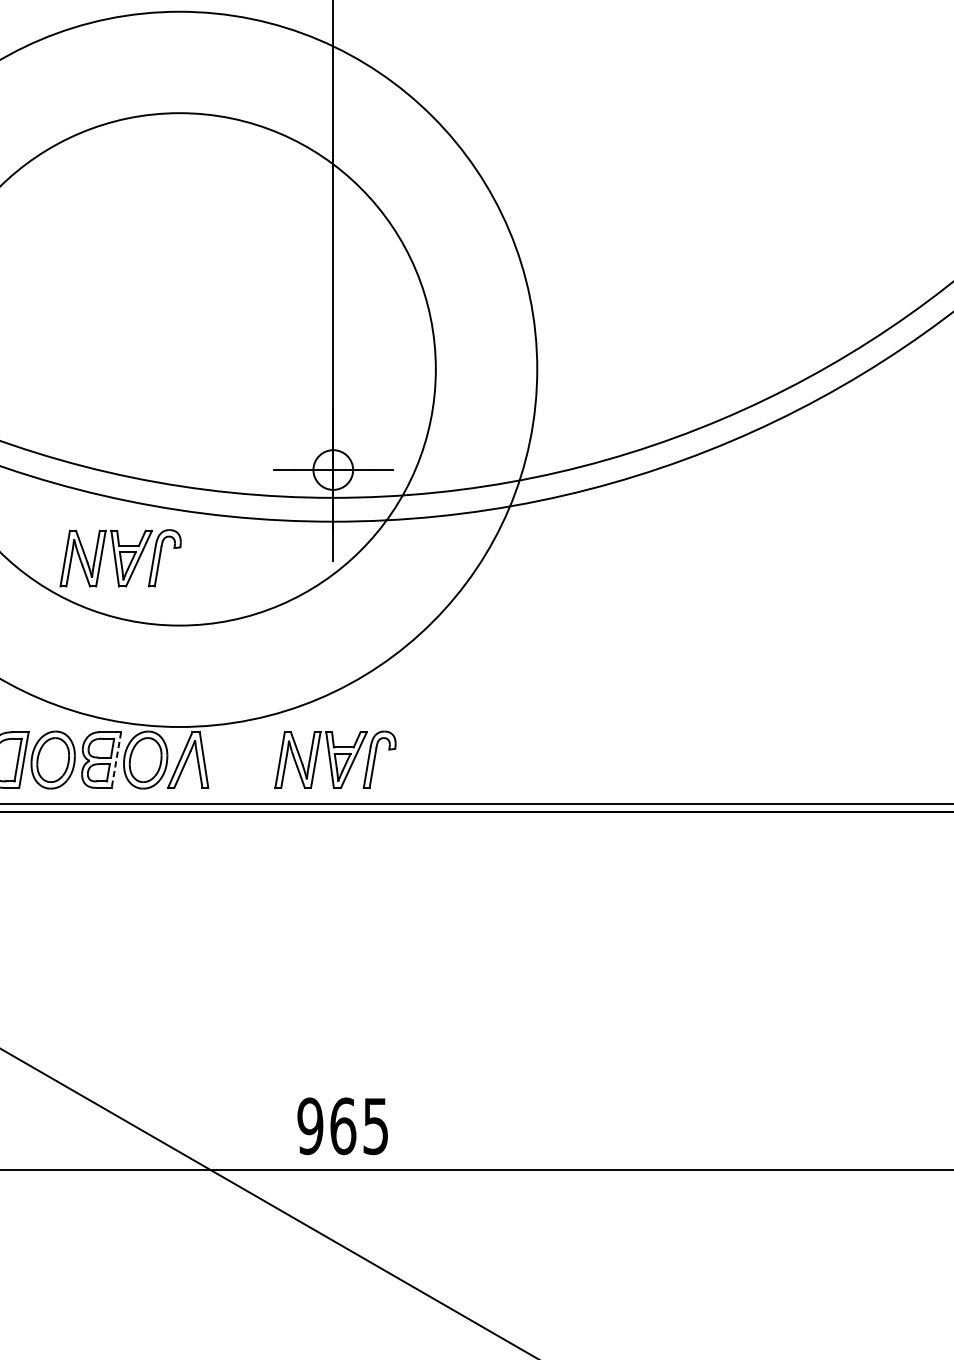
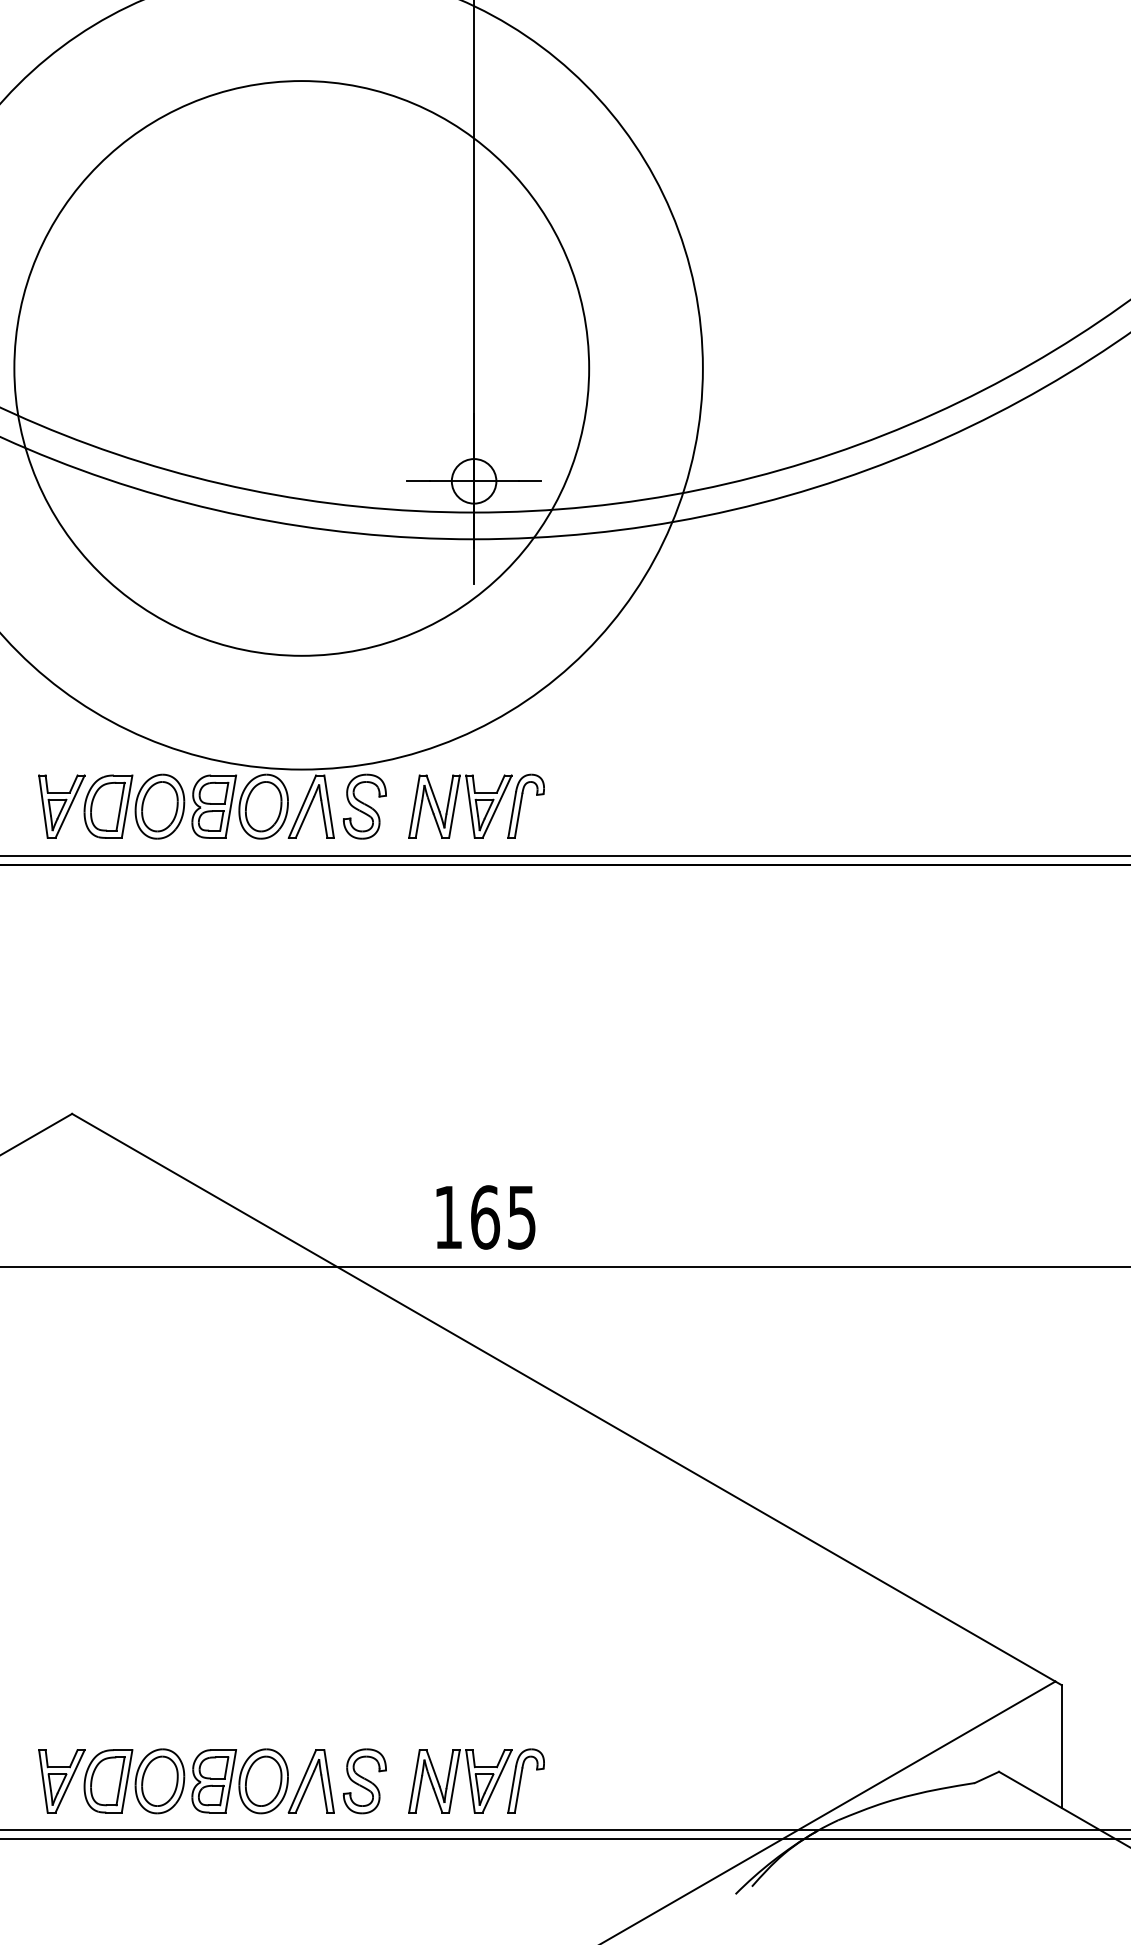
part: (120, 557) -> (235, 579), removed
line: (116, 759) -> (230, 806), dashed -> solid
part: (235, 759) -> (364, 806), added
text: (309, 1126) -> (447, 1217), 965 -> 165

